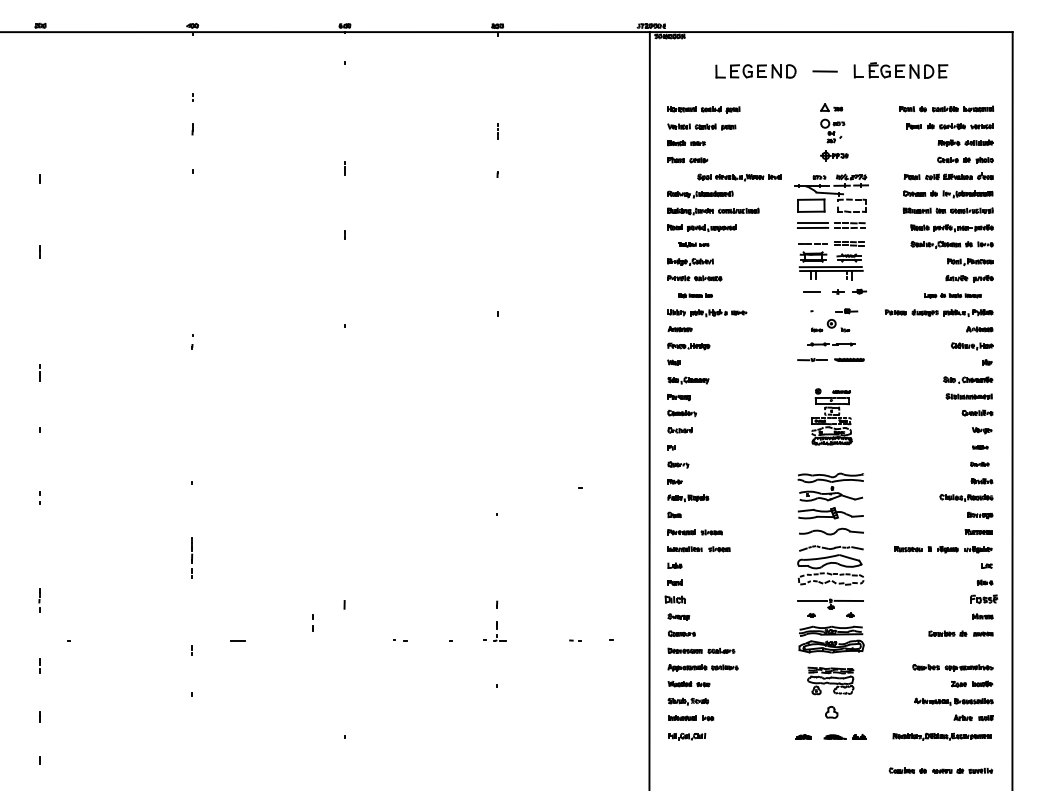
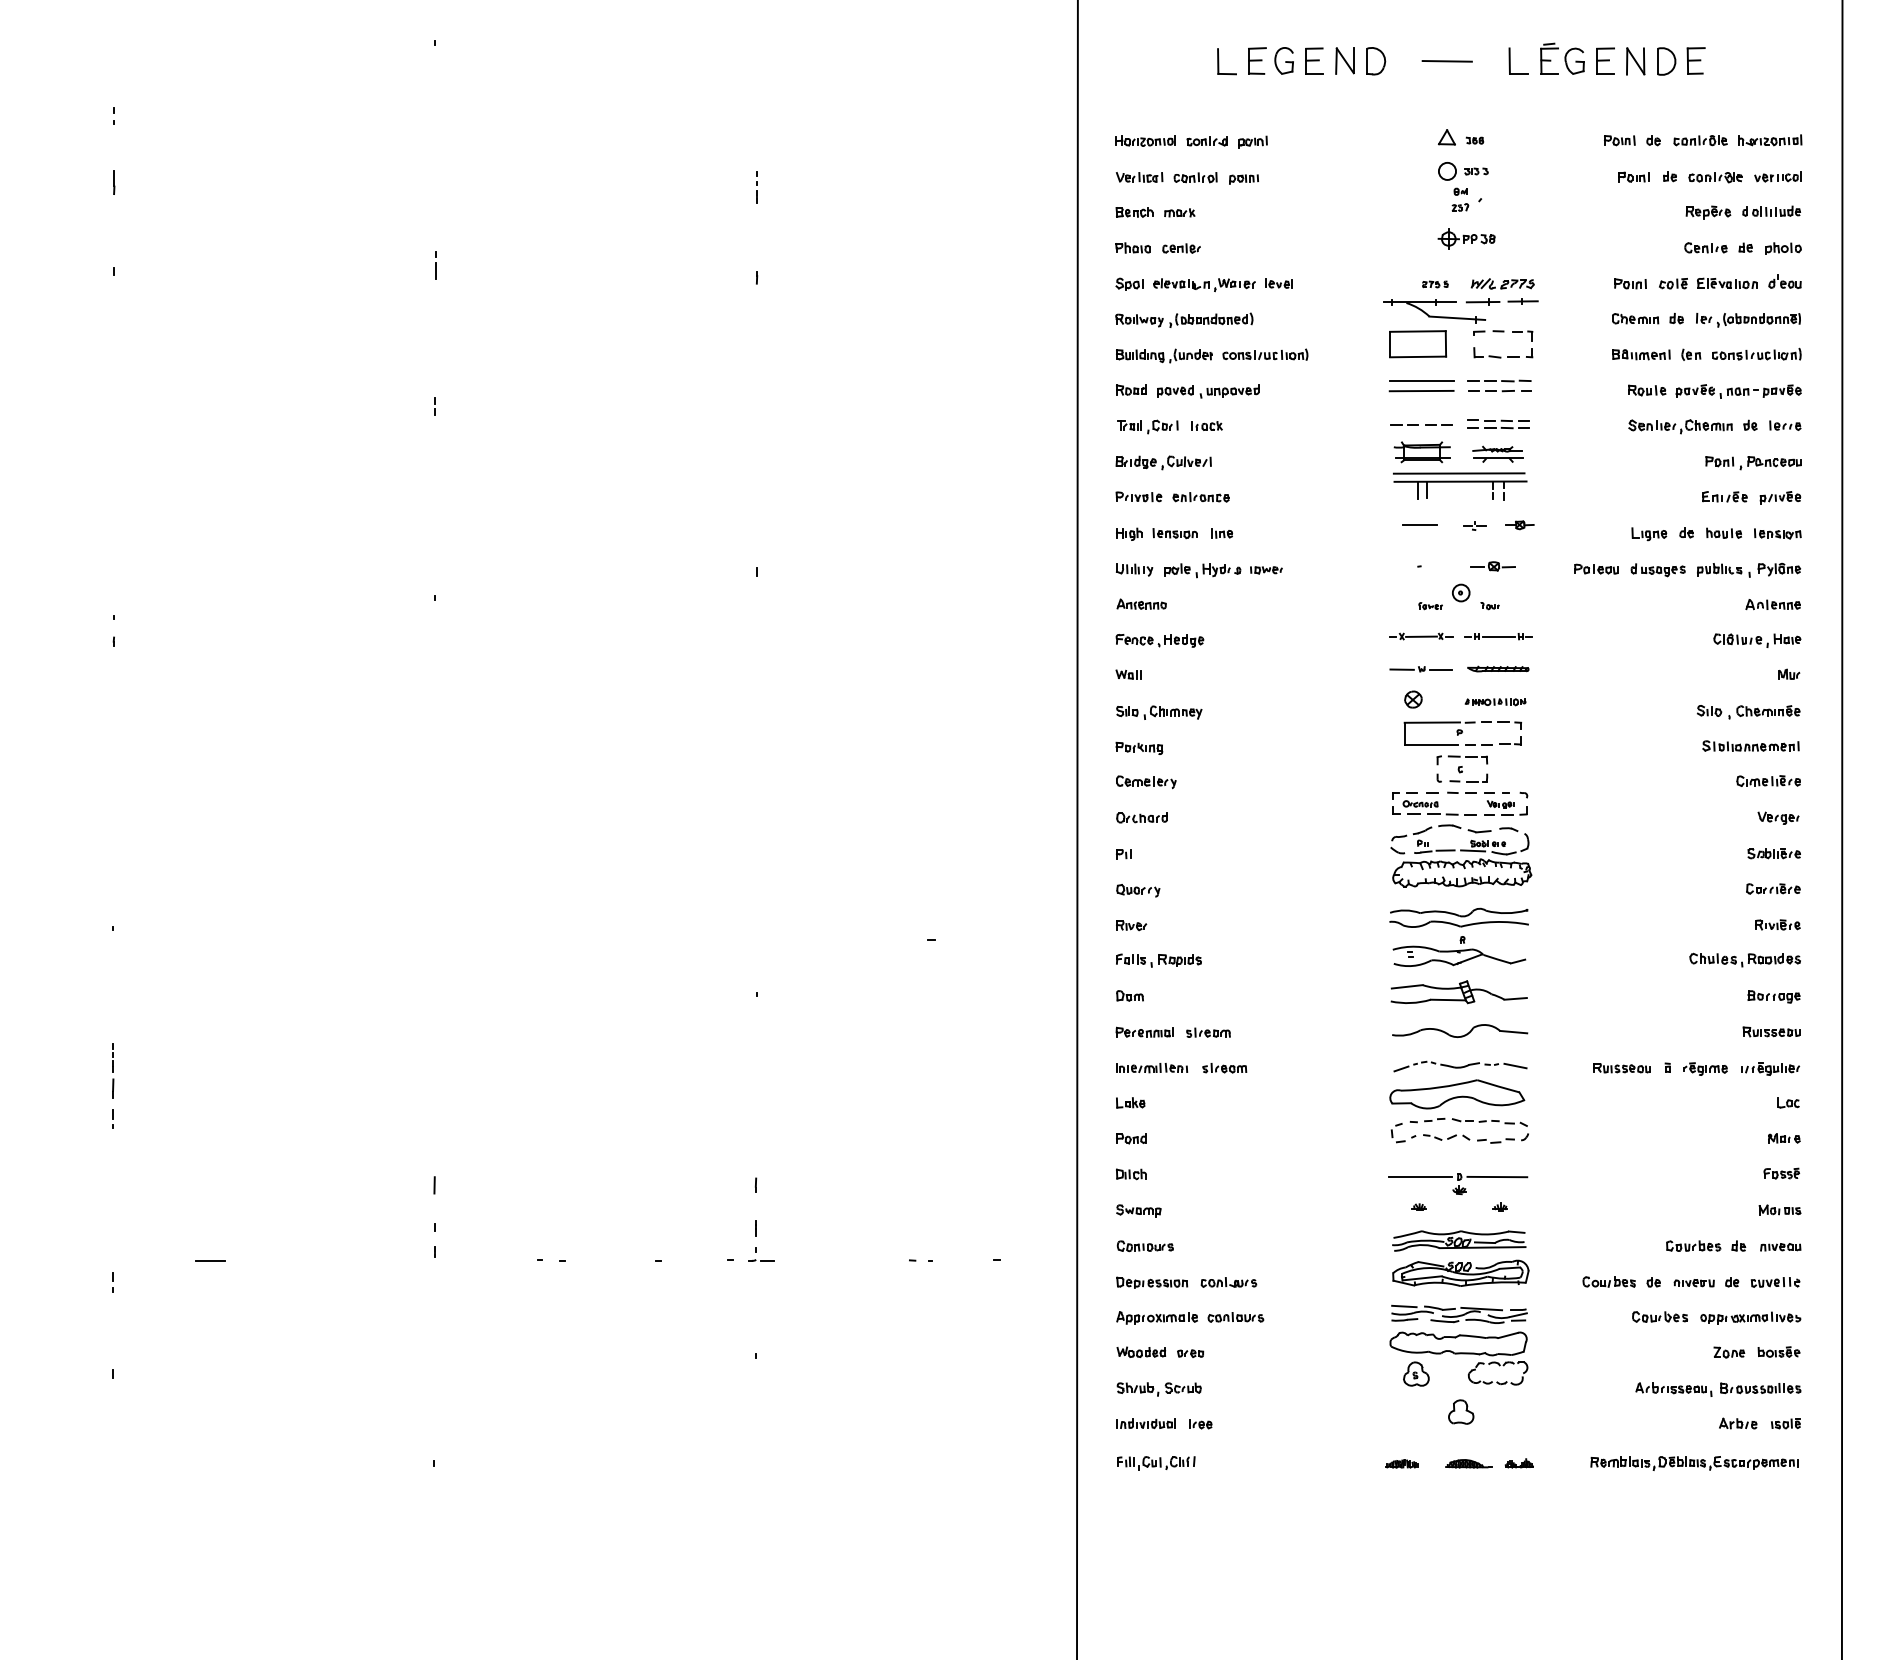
part: (739, 177) -> (1203, 284), moved
part: (693, 244) -> (1169, 425), size x1.67
part: (695, 295) -> (1174, 533), size x1.67
part: (952, 295) -> (1715, 533), size x1.43
part: (831, 344) -> (1460, 636), size x1.43
part: (831, 416) -> (1460, 788), size x1.67
part: (980, 447) -> (1774, 853), size x1.67
part: (979, 464) -> (1772, 889), size x1.43
part: (674, 599) -> (1129, 1174), size x0.71
part: (983, 599) -> (1781, 1174), size x0.62
line: (312, 619) -> (434, 1233), moved
part: (830, 680) -> (1458, 1344), size x1.43
part: (940, 770) -> (1690, 1281), moved

